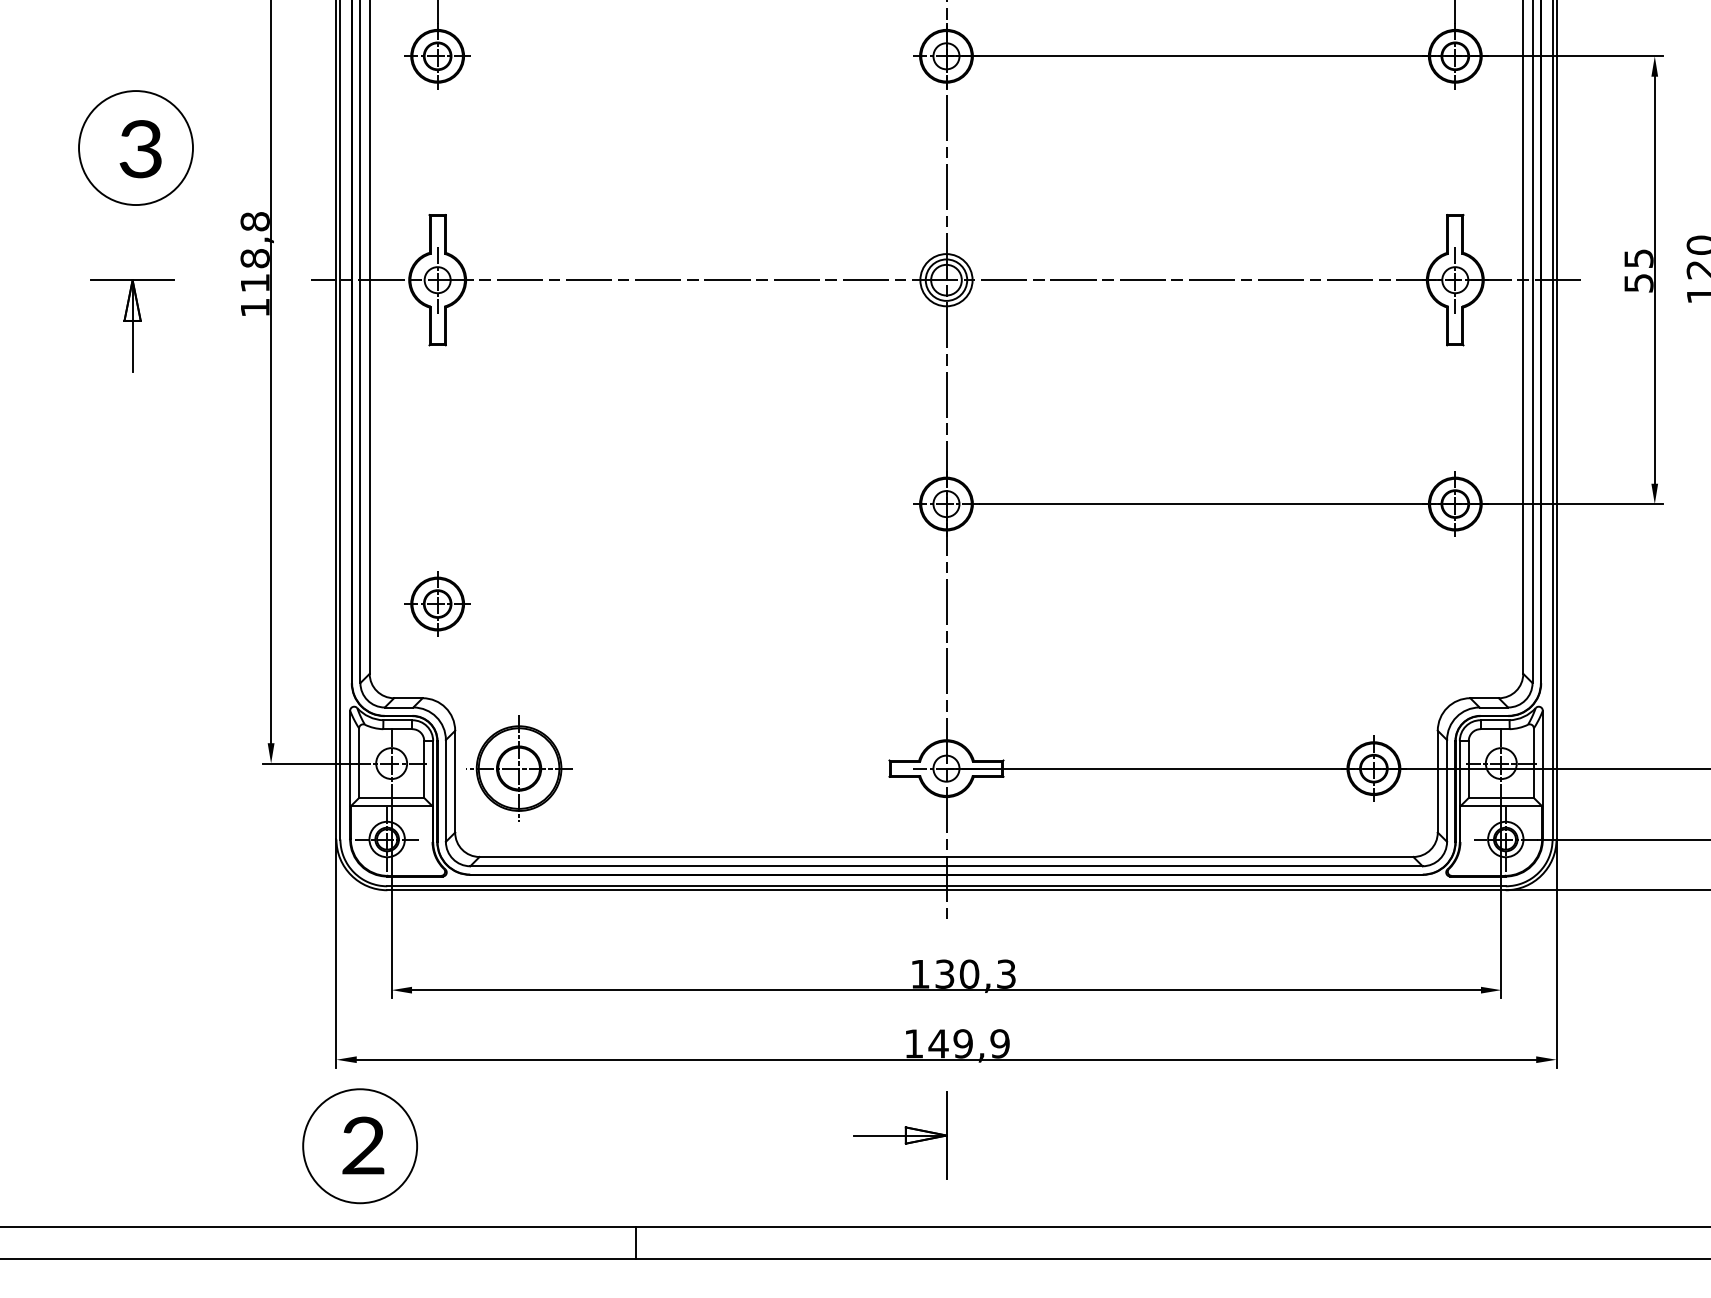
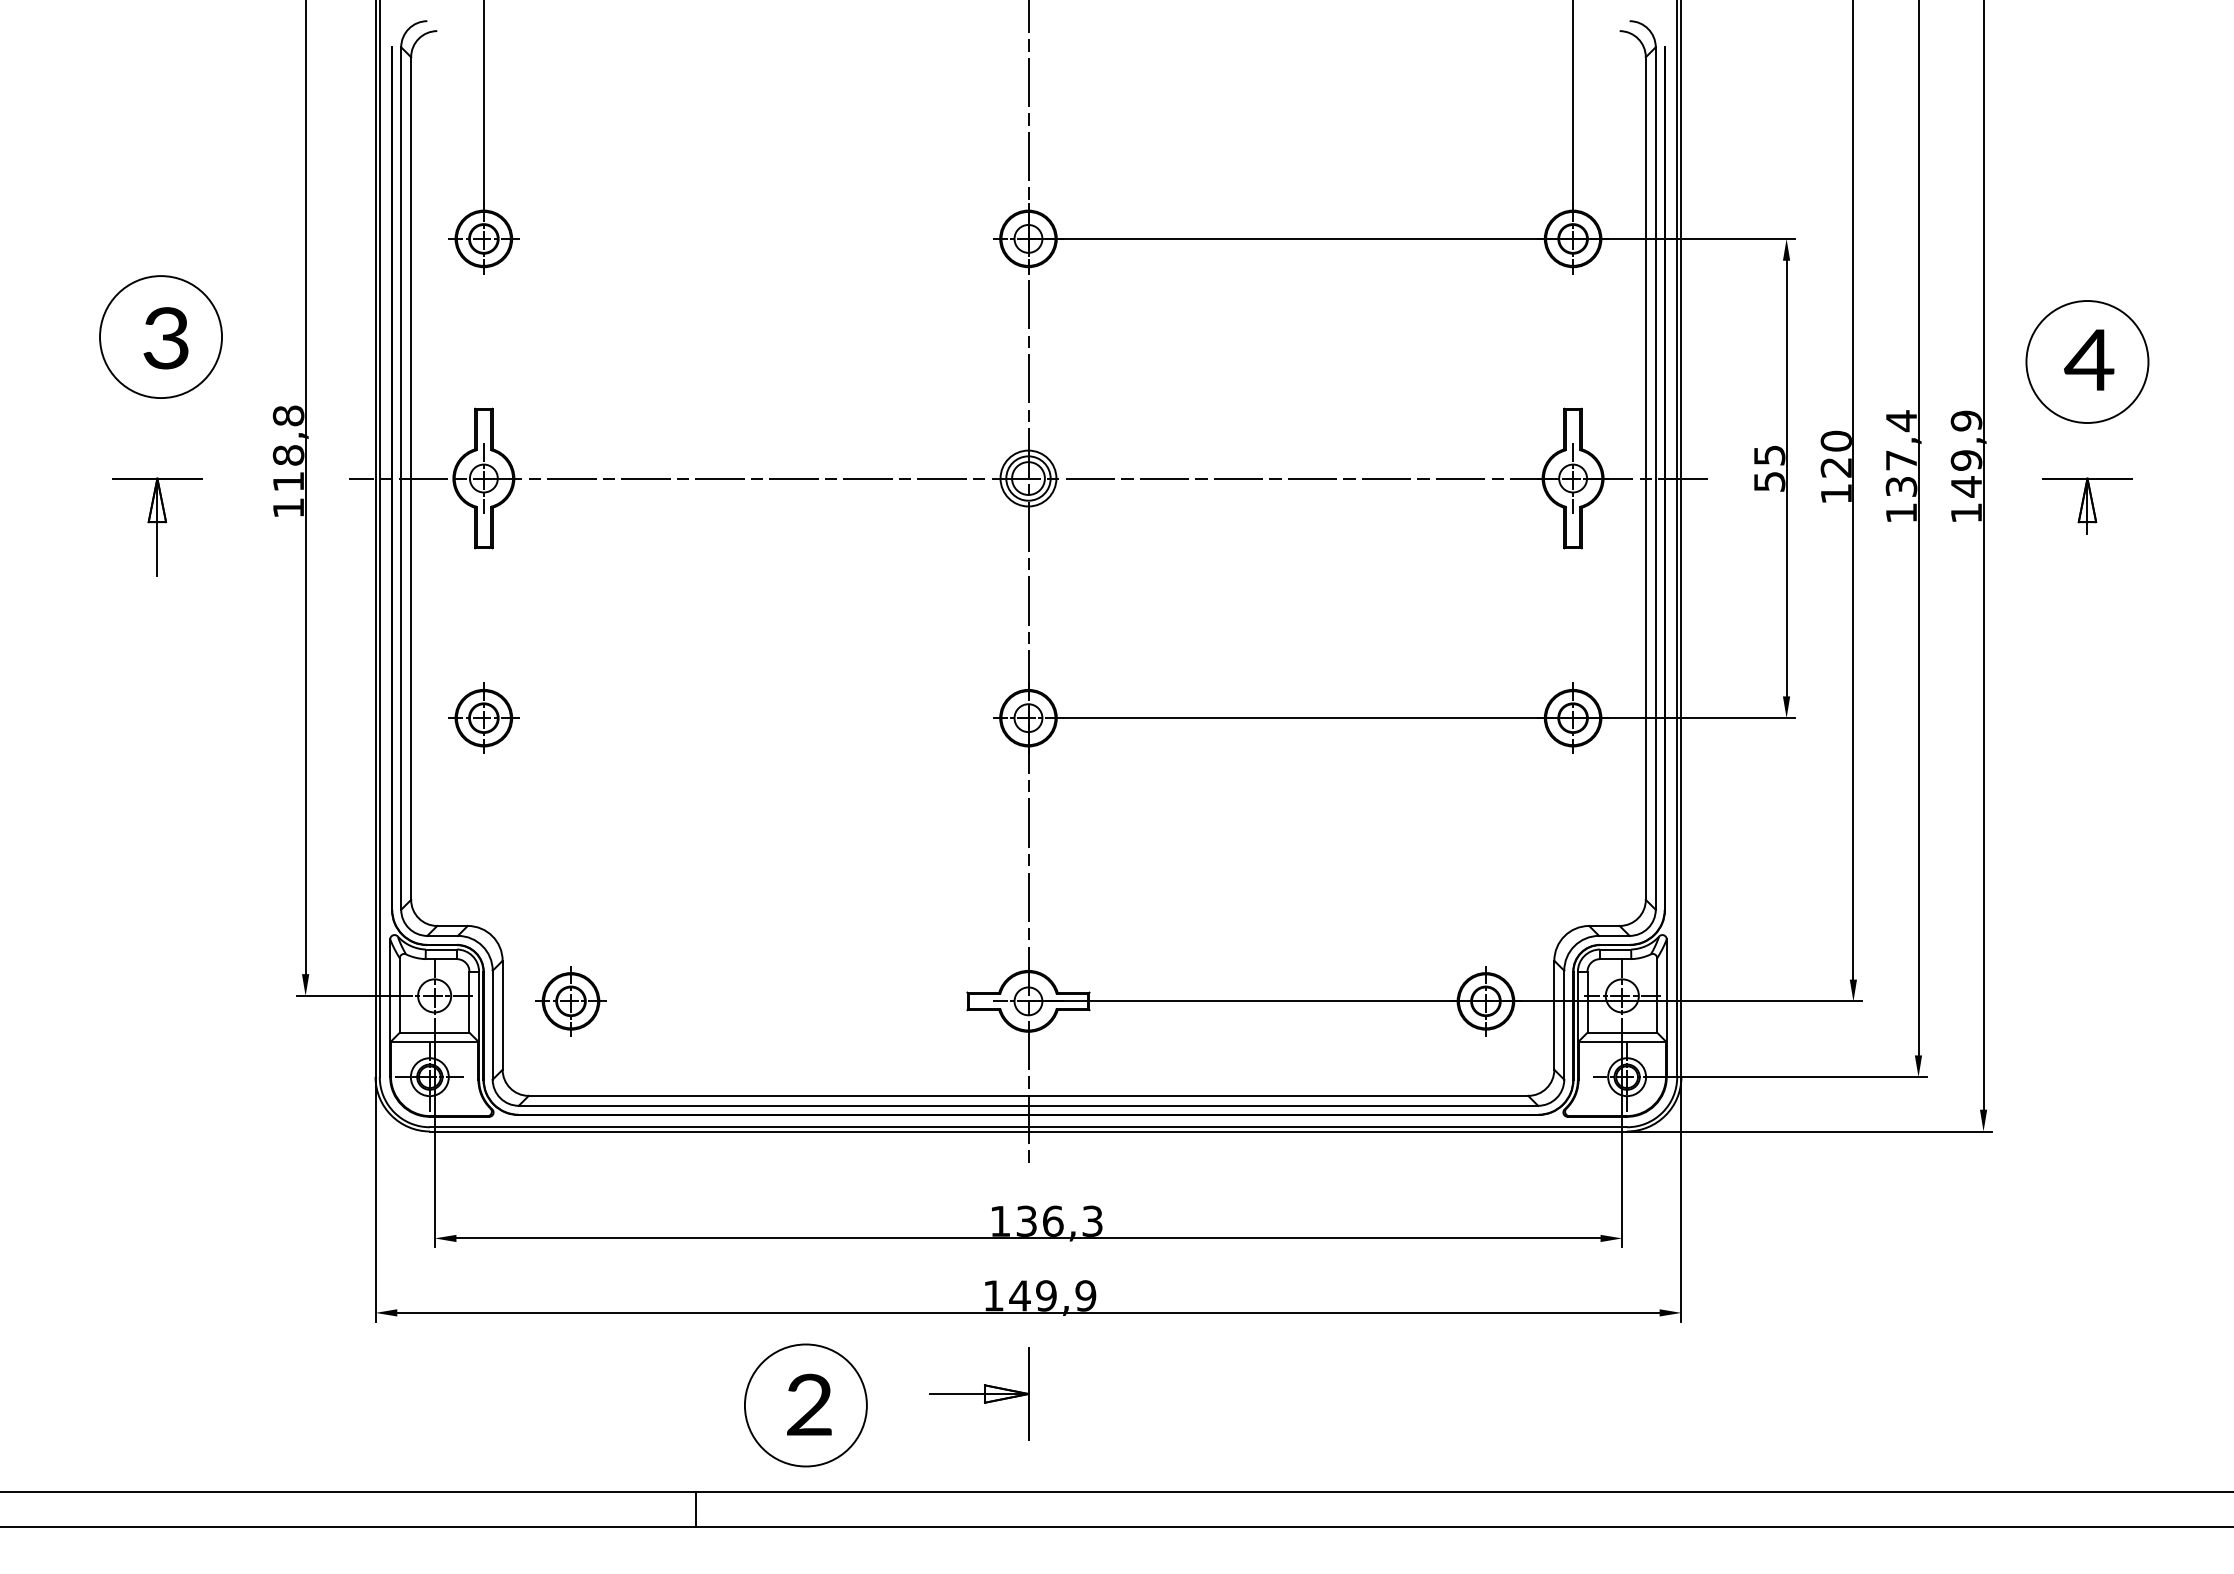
part: (437, 603) -> (483, 717), moved
part: (518, 768) -> (570, 1001), size x0.62
text: (968, 973) -> (1052, 1220), 130,3 -> 136,3
part: (359, 1146) -> (805, 1405), moved

